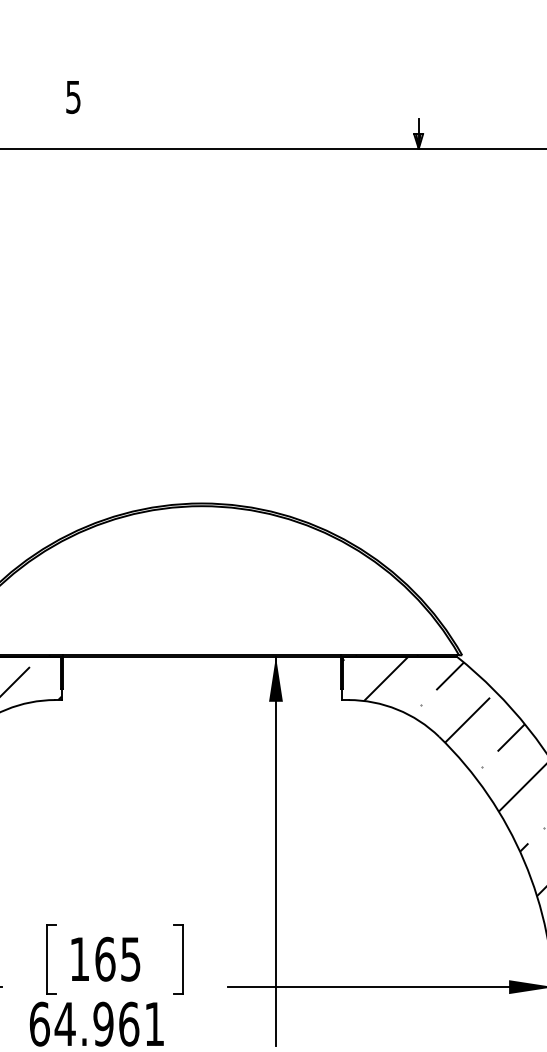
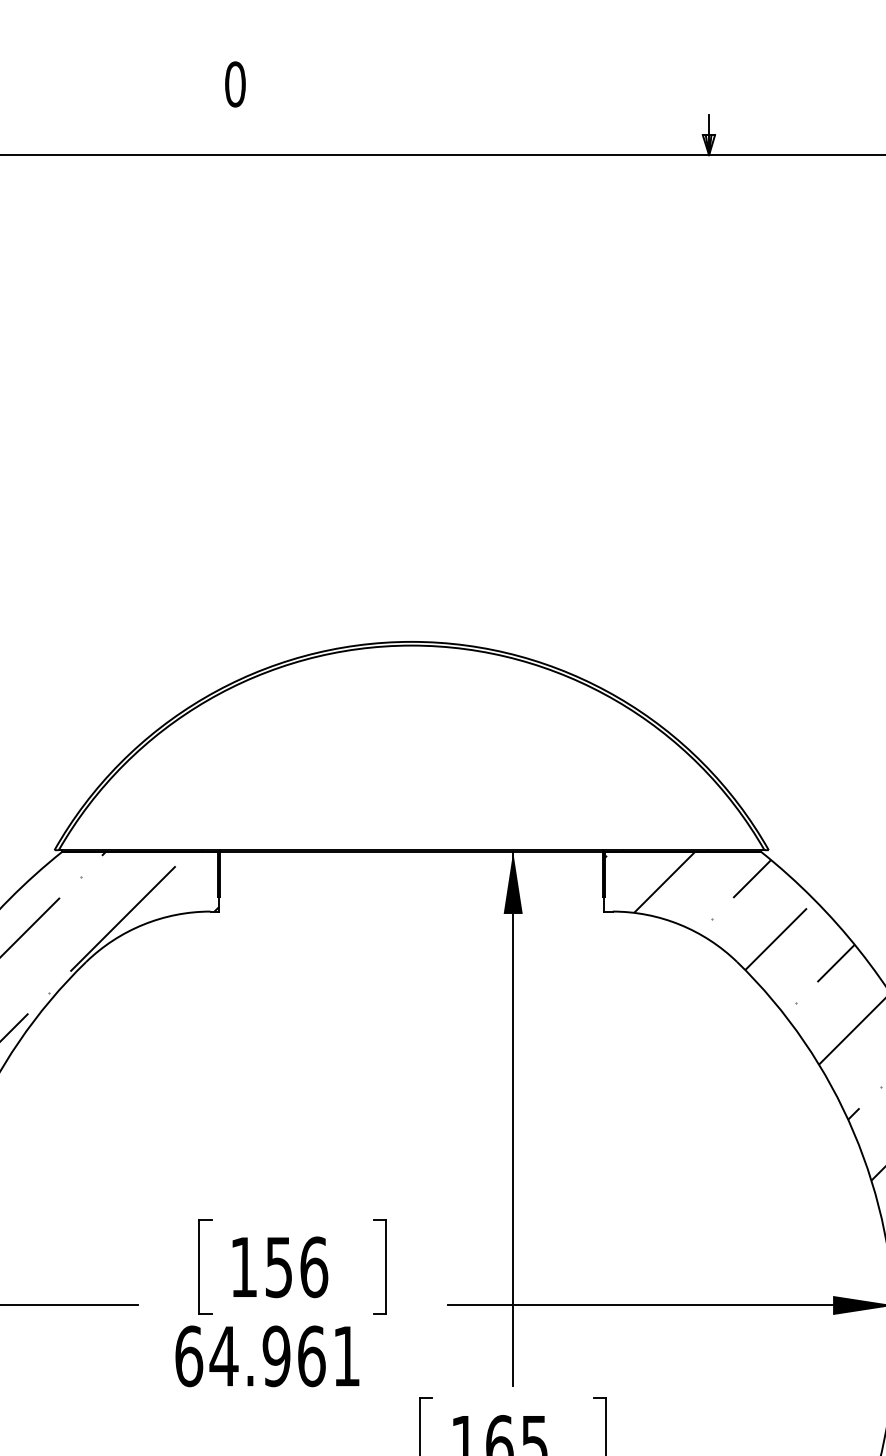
text: (73, 97) -> (235, 84), 5 -> 0
text: (118, 959) -> (296, 1267), 165 -> 156

